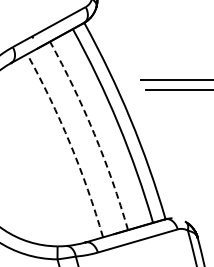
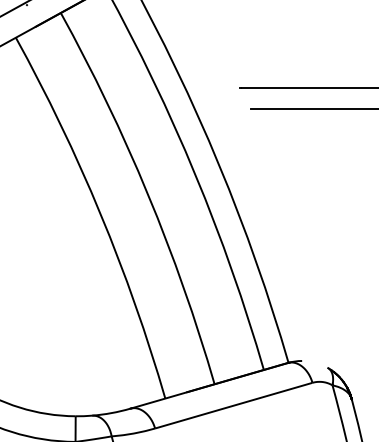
arc: (94, 133) -> (148, 193), dashed -> solid
arc: (70, 143) -> (101, 213), dashed -> solid

